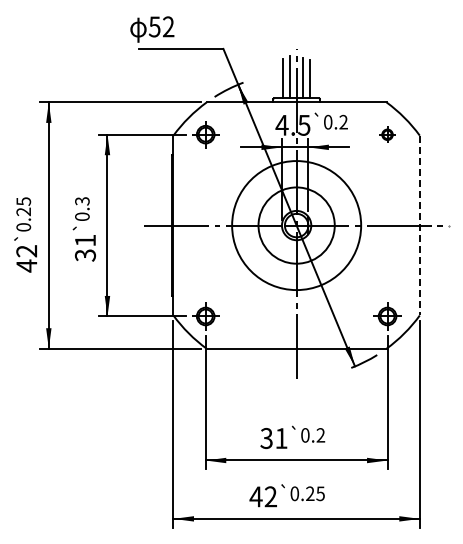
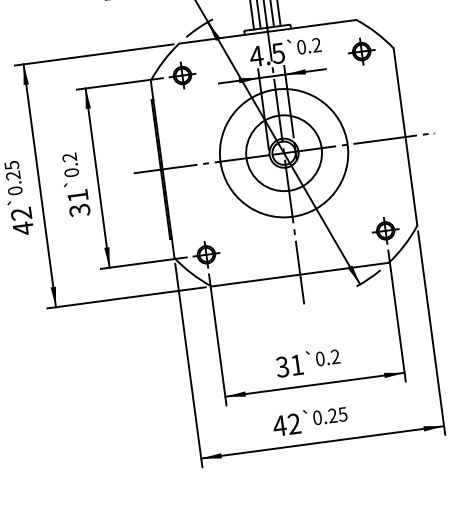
part: (387, 134) -> (361, 51), size x1.67
text: (82, 201) -> (69, 157), 0.3 -> 0.2
line: (419, 225) -> (405, 136), dashed -> solid

